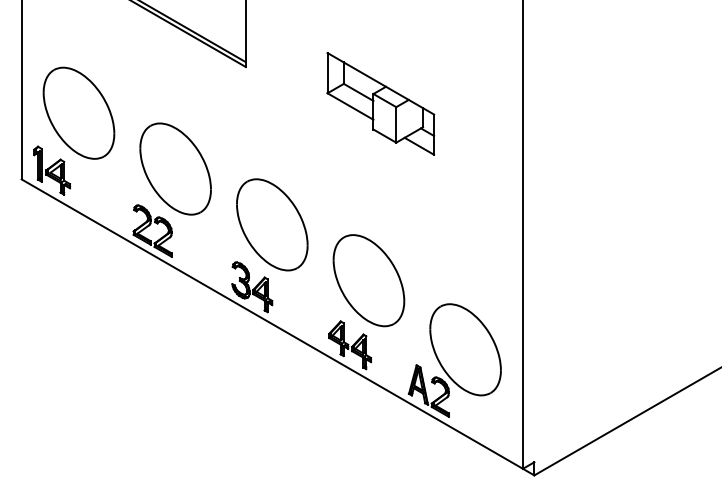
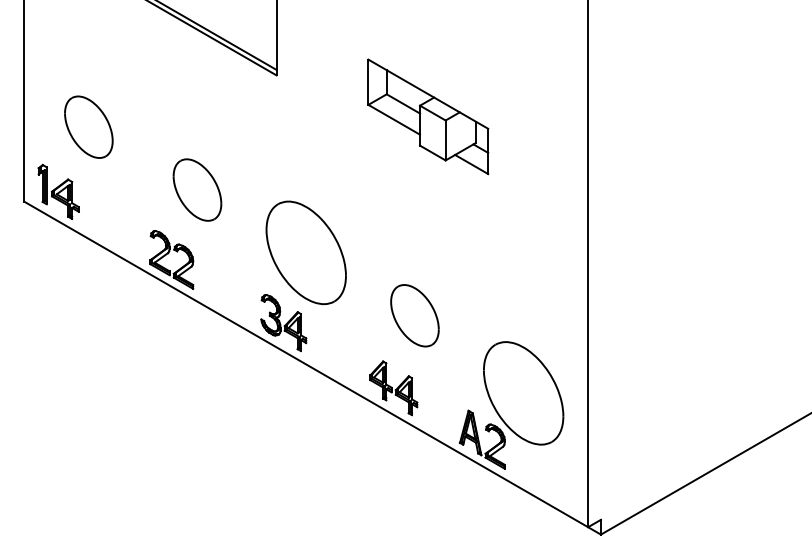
part: (78, 112) -> (88, 126), size x0.6
part: (175, 168) -> (197, 189), size x0.6
part: (368, 280) -> (414, 315), size x0.6

